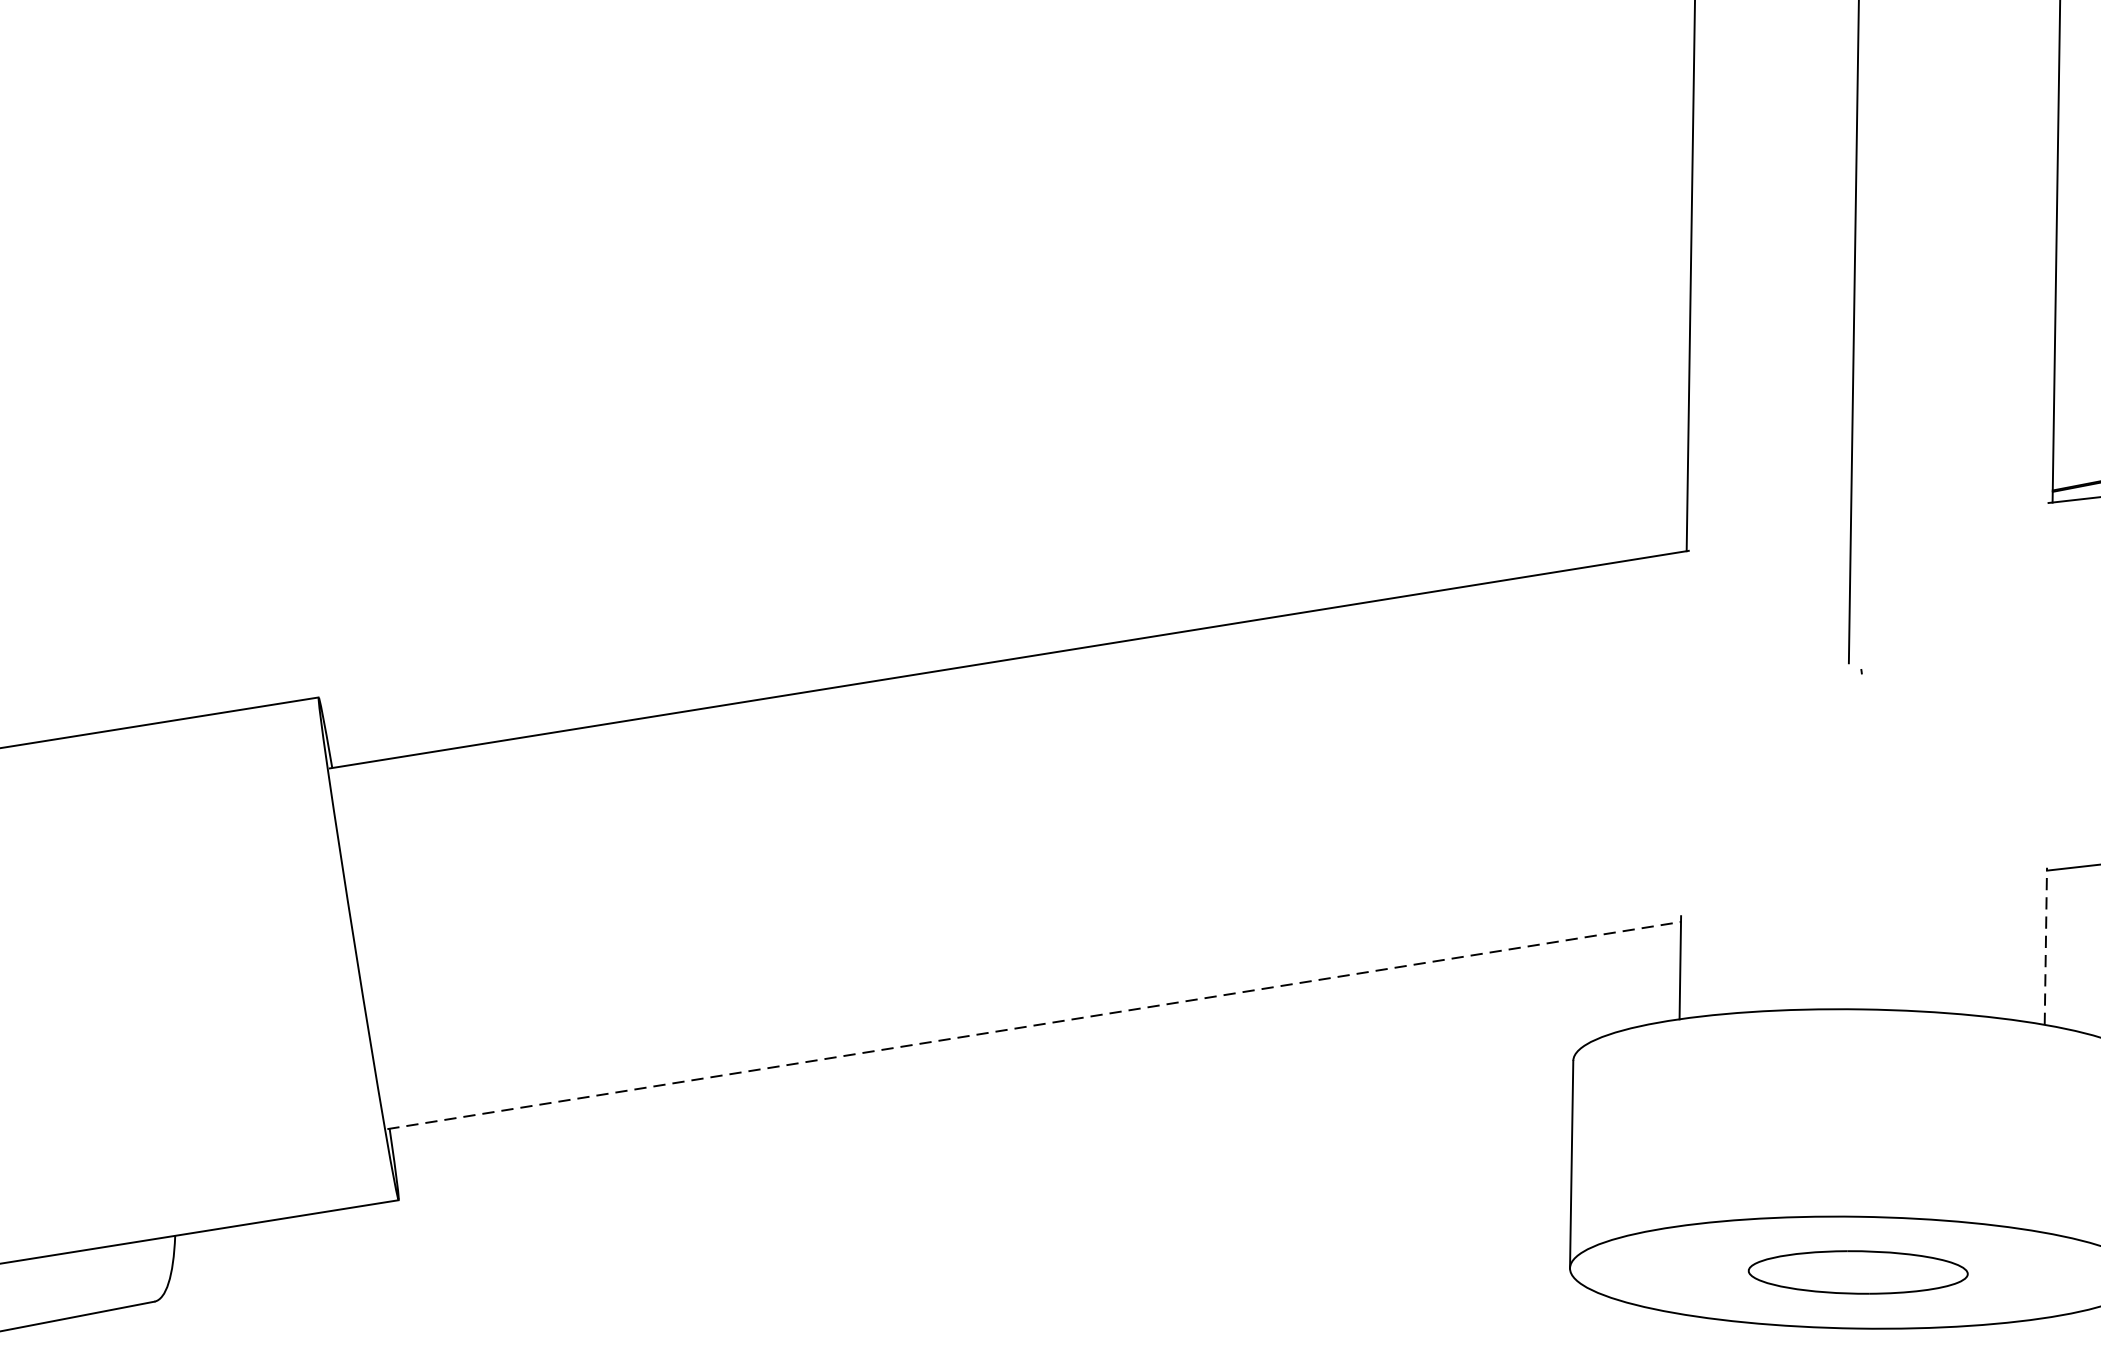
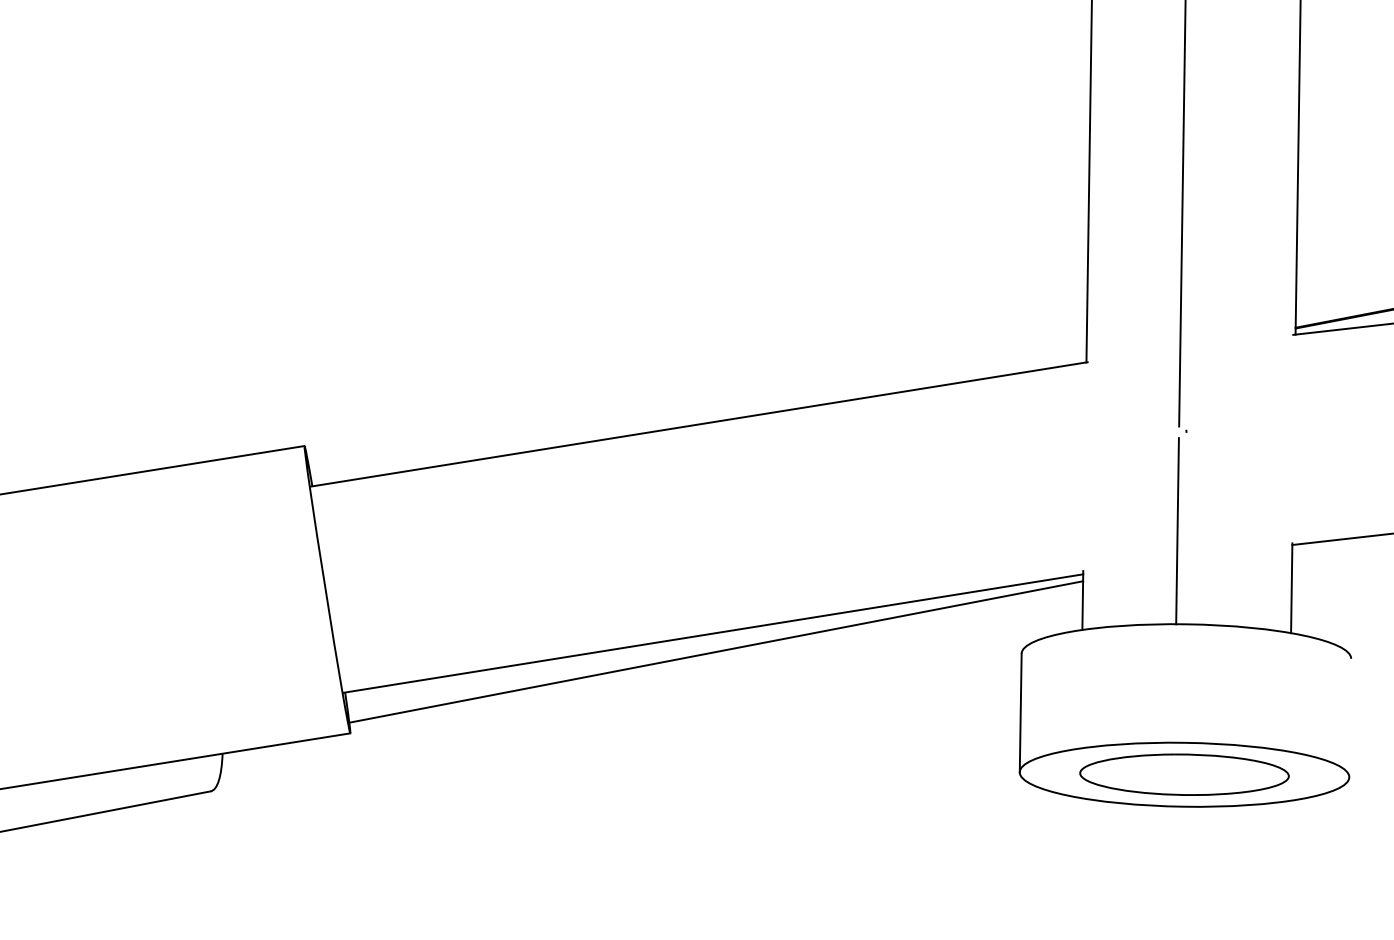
line: (1845, 847) -> (1177, 531), added
line: (2045, 946) -> (1291, 588), dashed -> solid
line: (1035, 1025) -> (714, 633), dashed -> solid
line: (1039, 1056) -> (716, 651), added
part: (1858, 1272) -> (1184, 774), size x1.67

